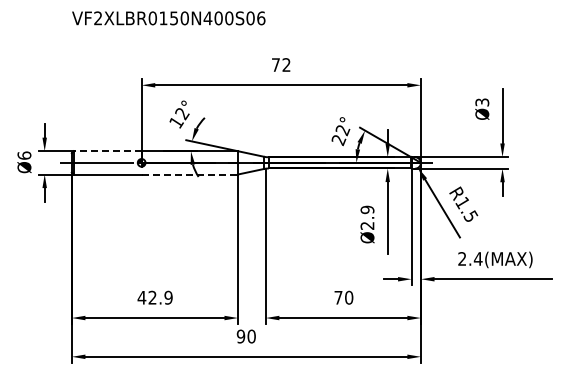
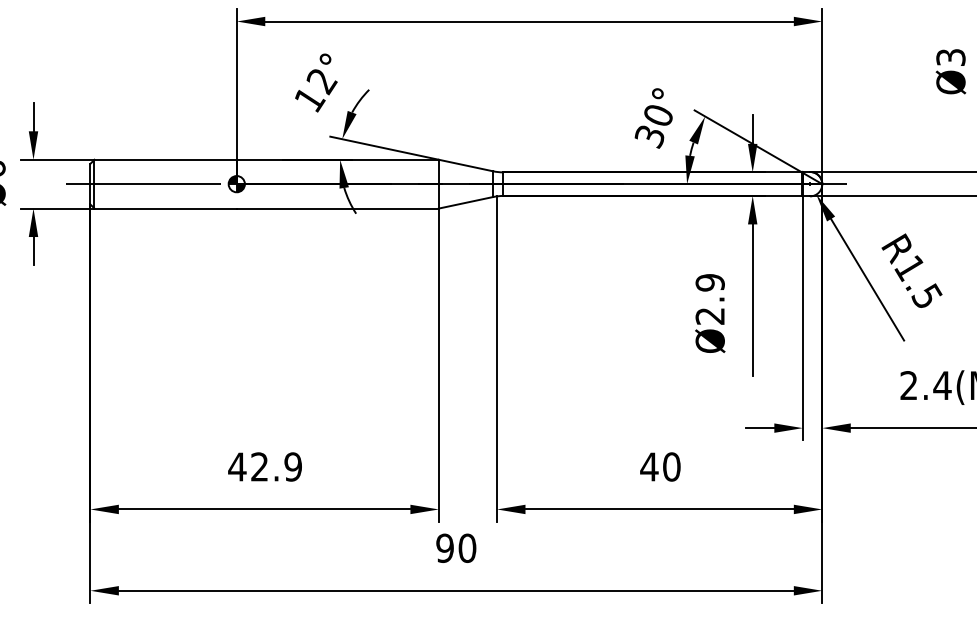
text: (340, 135) -> (653, 126), 22° -> 30°
line: (107, 151) -> (165, 160), dashed -> solid
line: (190, 174) -> (339, 208), dashed -> solid
text: (338, 297) -> (649, 466), 70 -> 40

